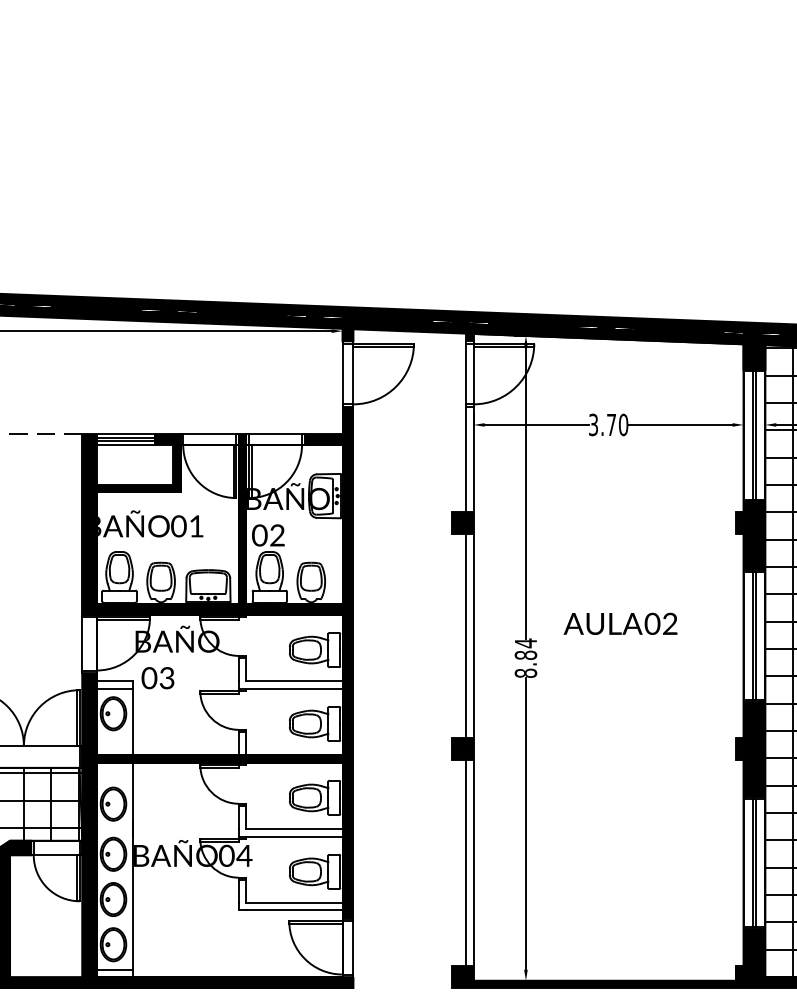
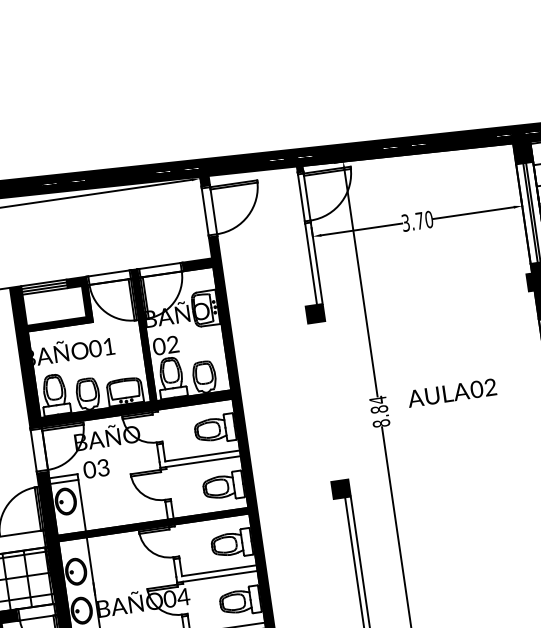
text: (620, 623) -> (451, 392), moved
line: (466, 635) -> (331, 400), removed
line: (473, 635) -> (336, 400), removed

